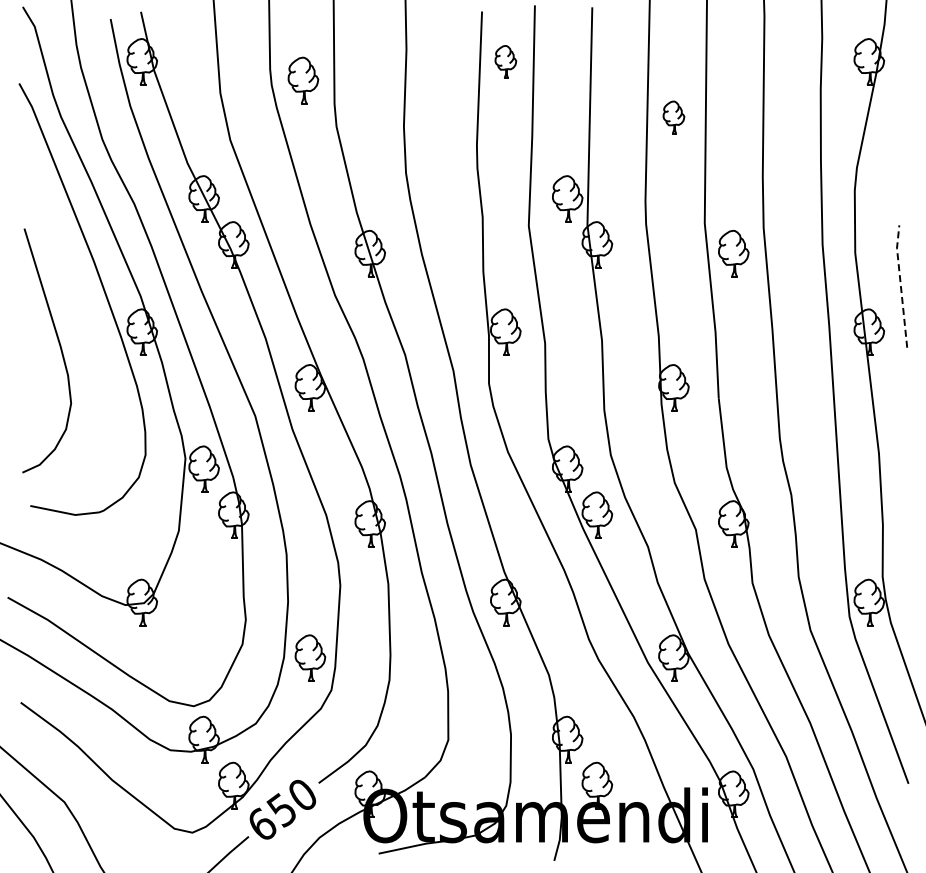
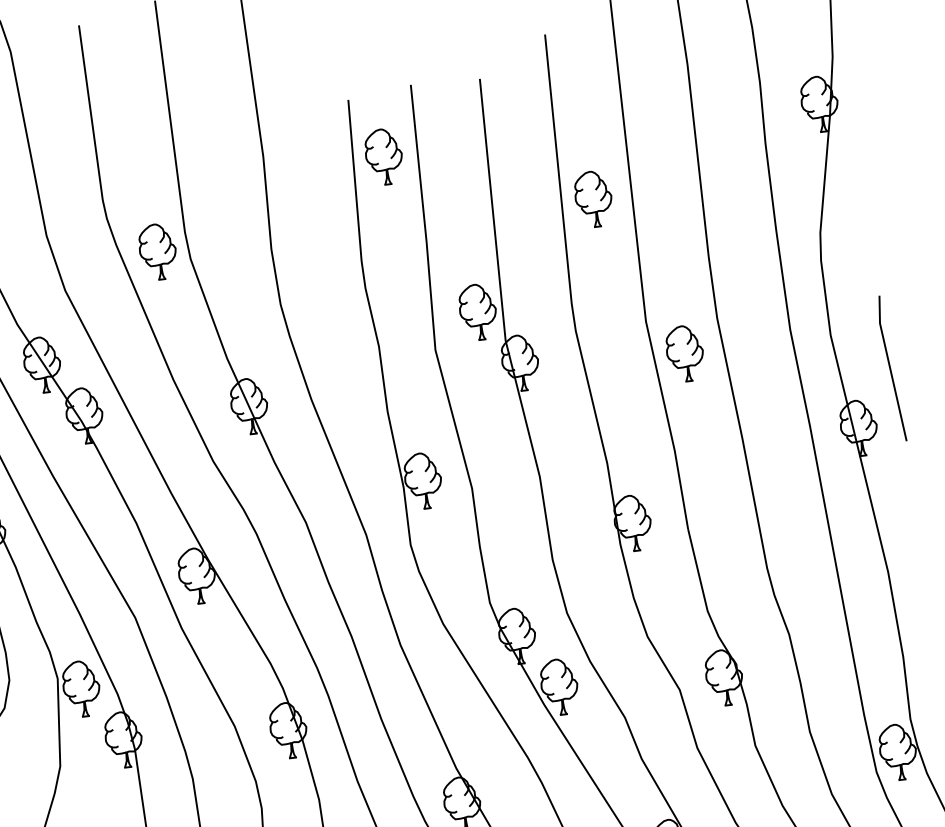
part: (505, 61) -> (383, 156), size x1.43
part: (303, 80) -> (158, 251), moved
part: (673, 117) -> (593, 199), size x1.43
line: (900, 285) -> (889, 367), dashed -> solid

